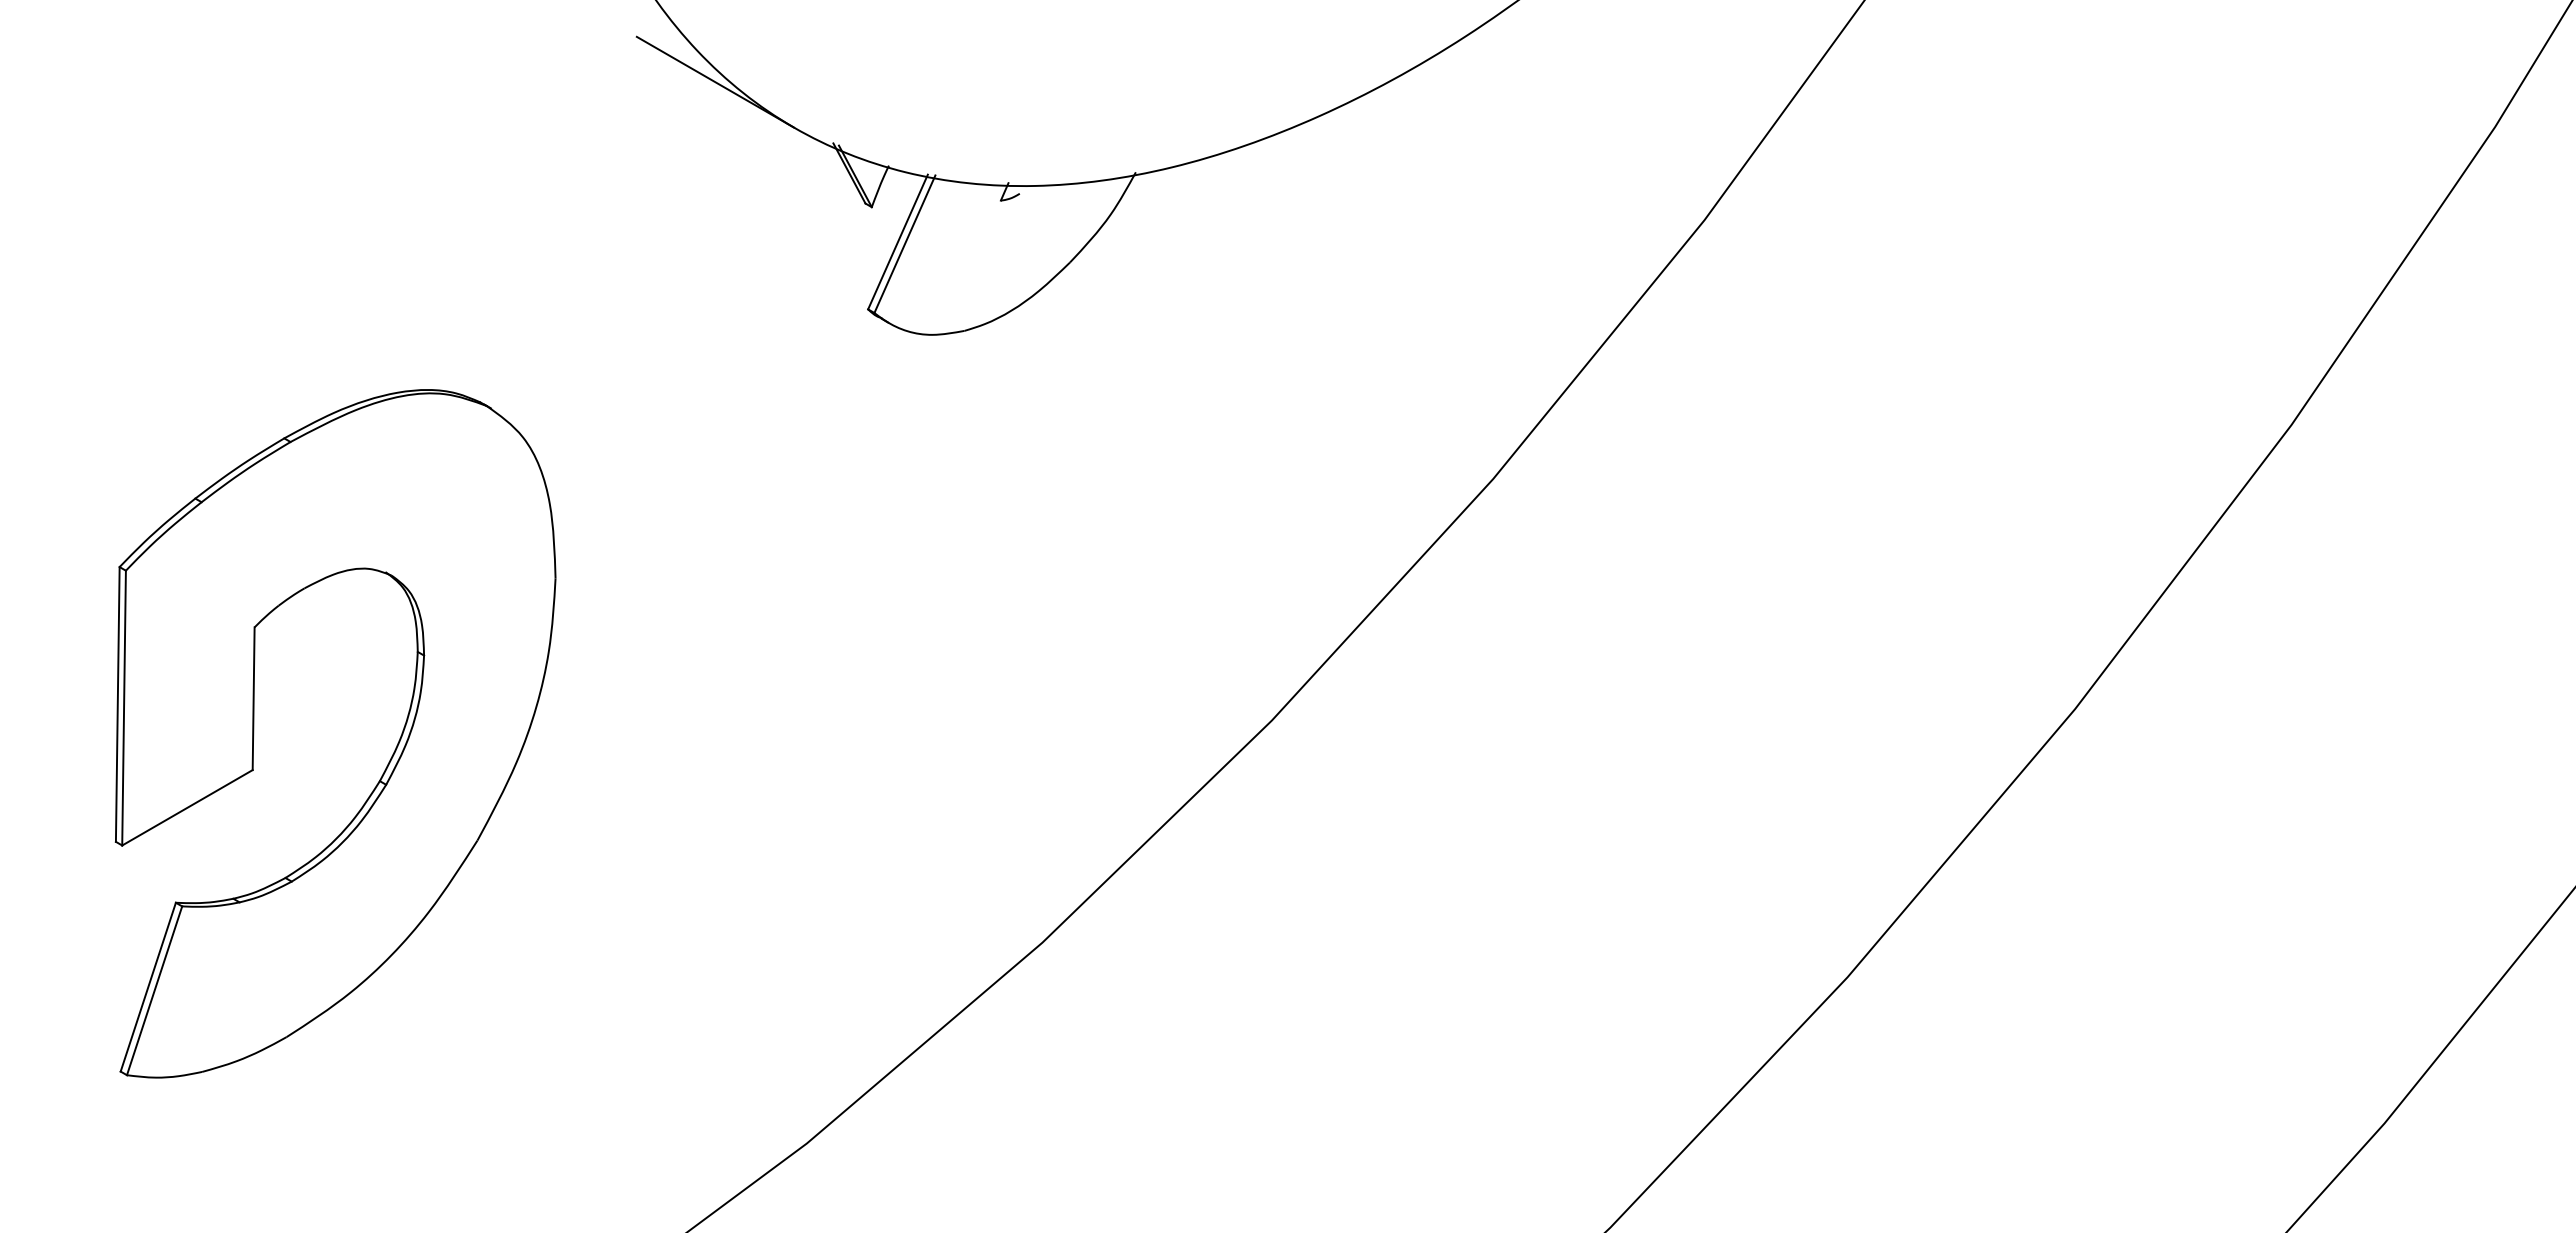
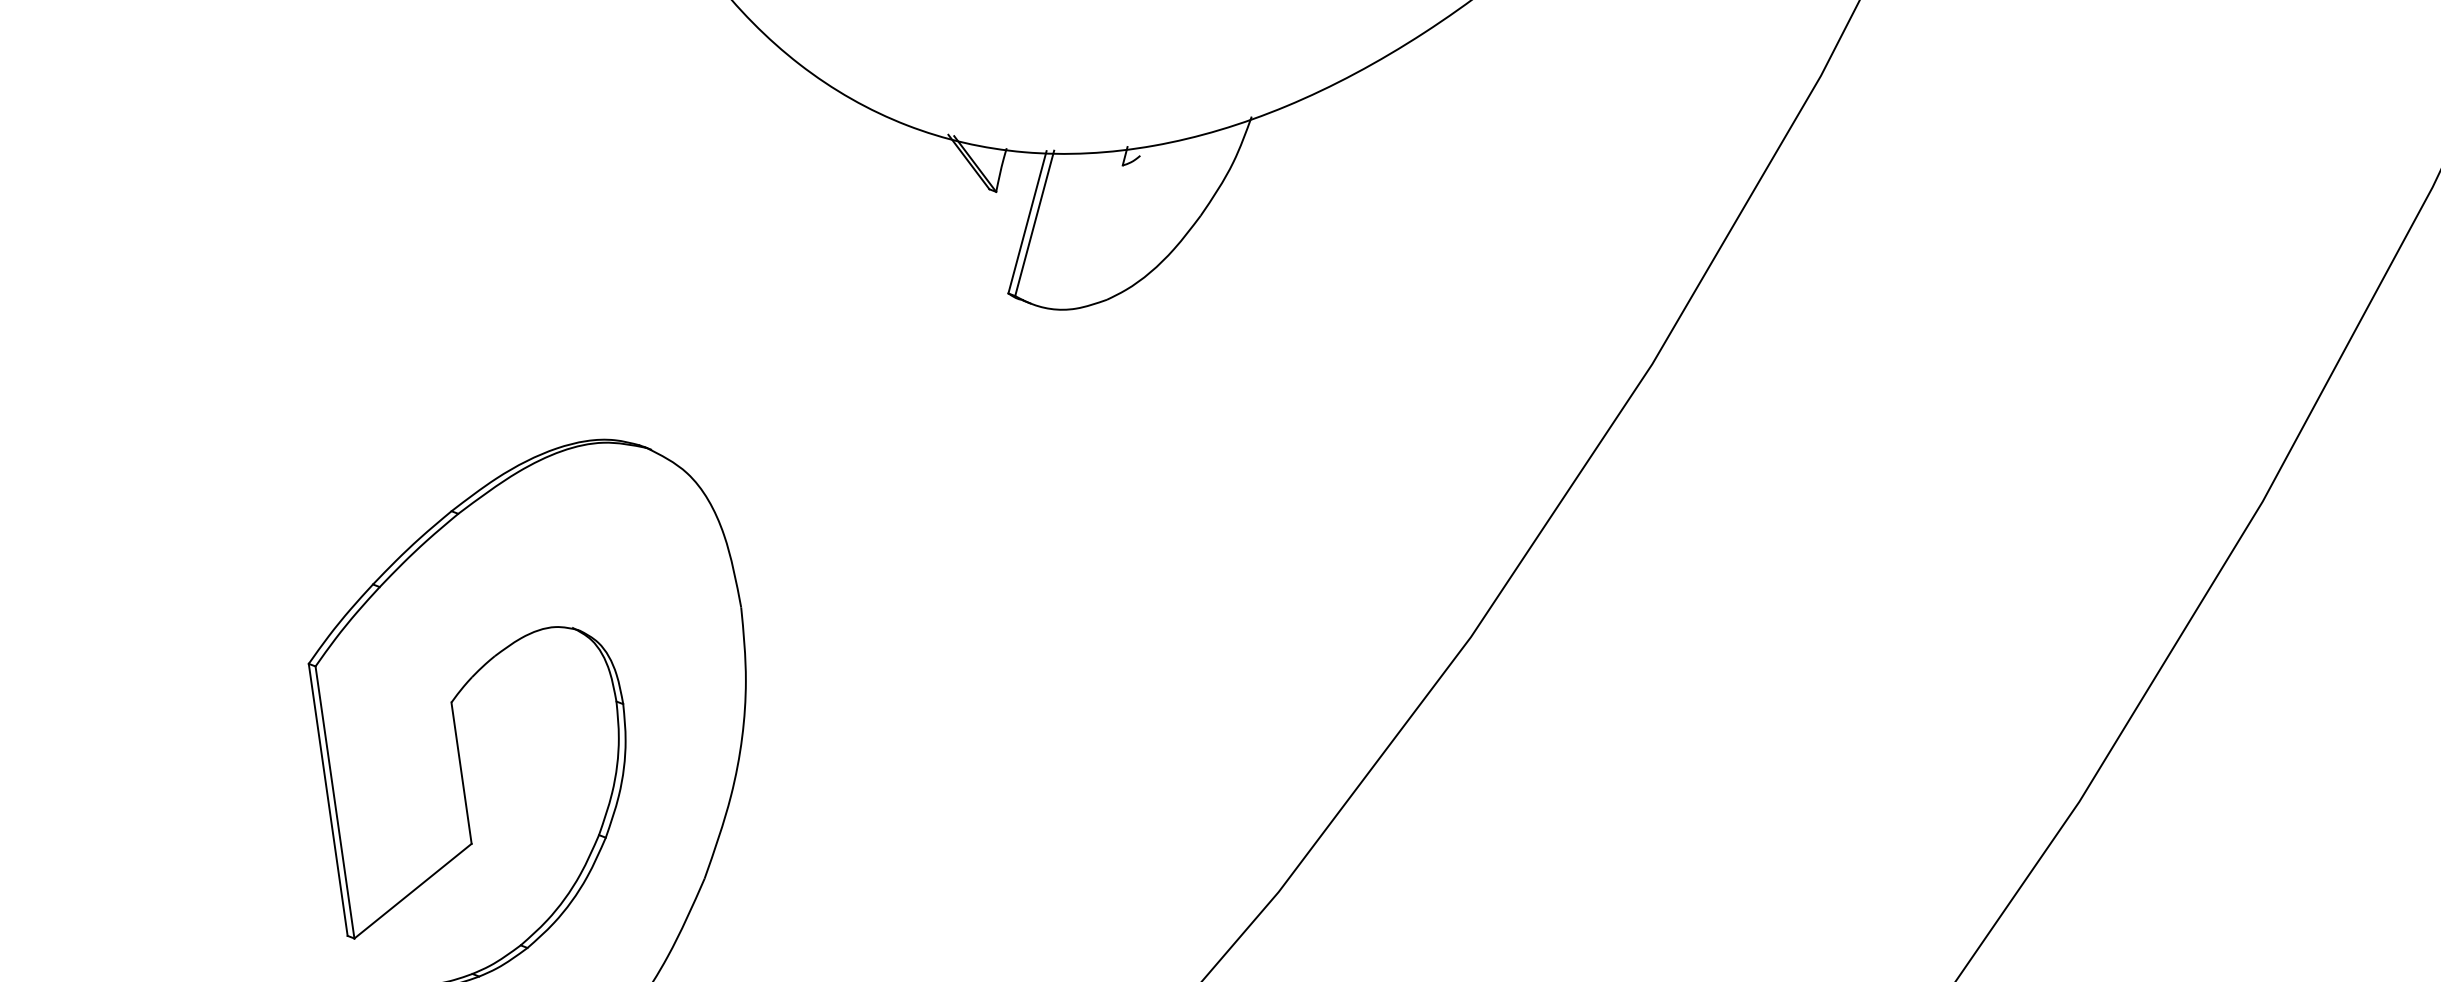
line: (715, 81) -> (822, 91), removed

